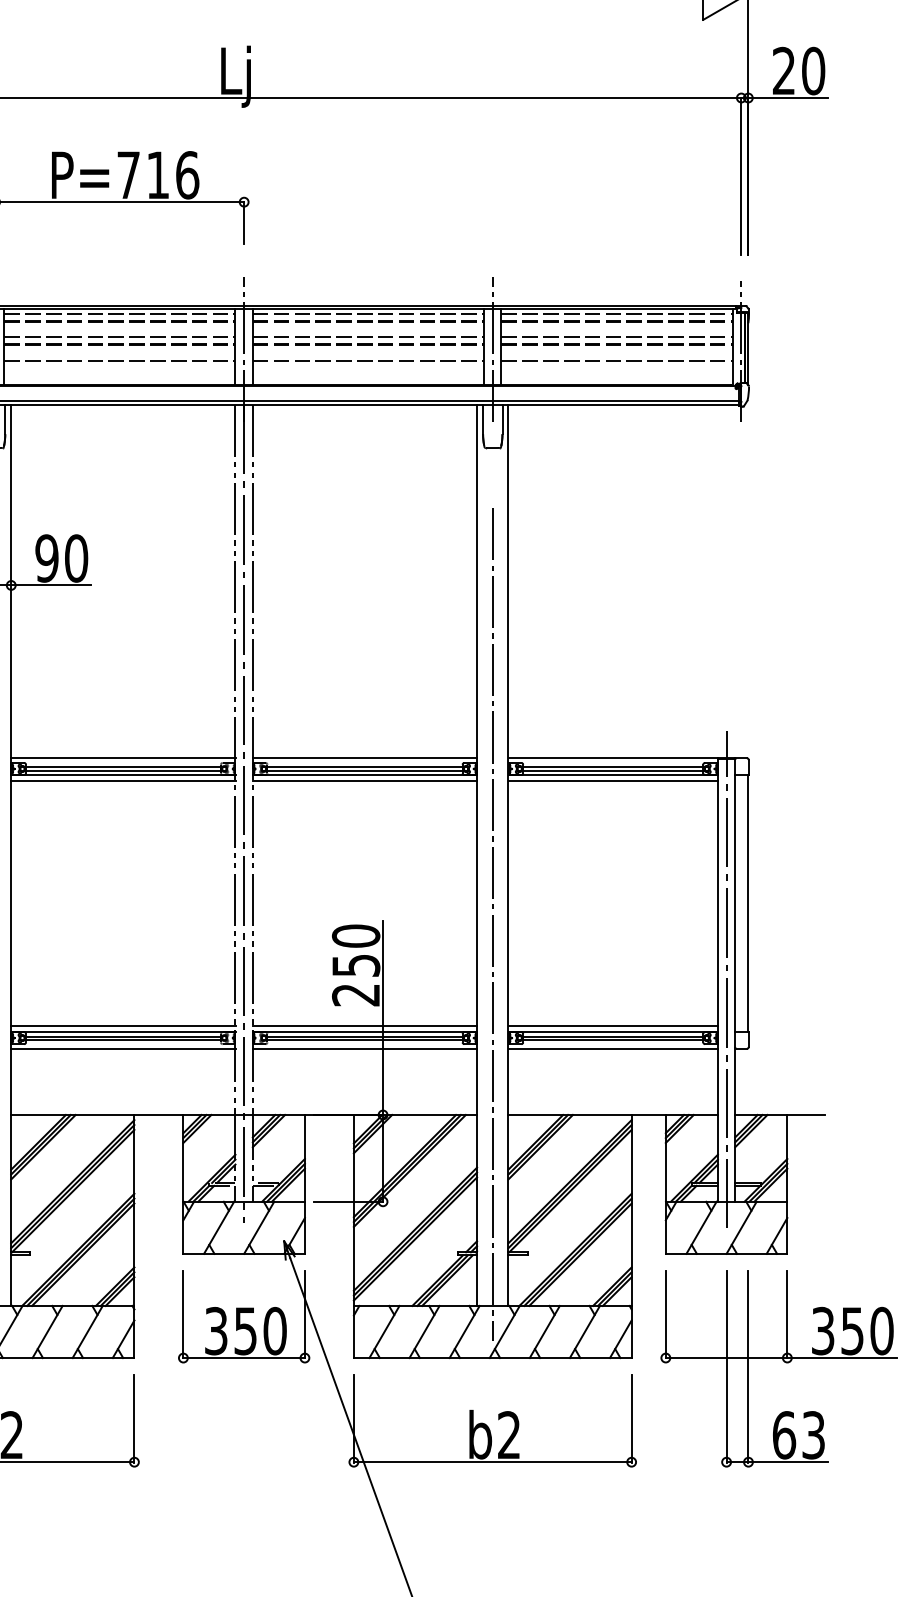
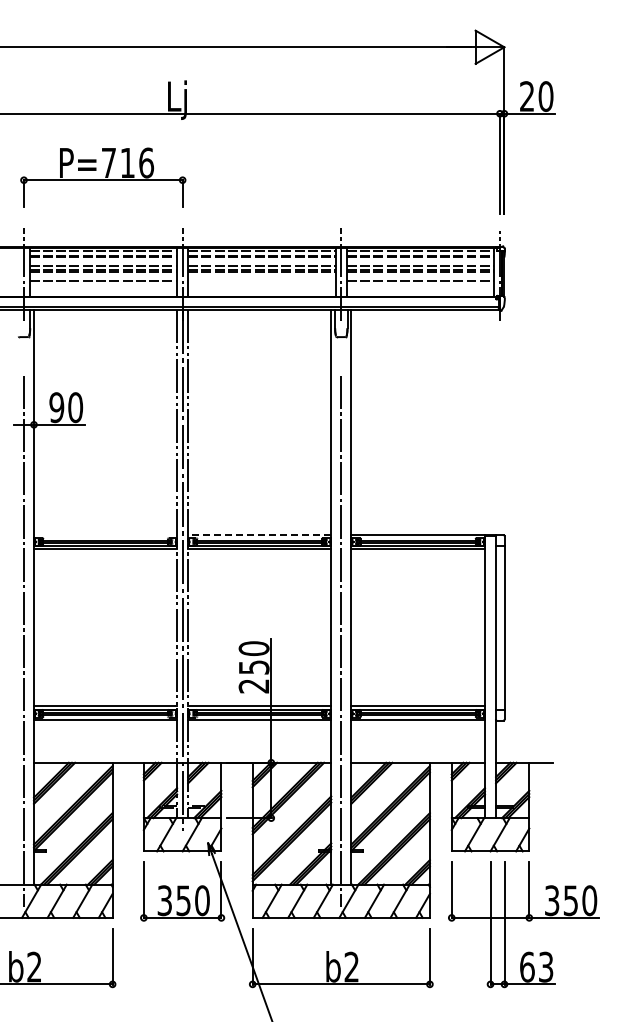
line: (367, 360) -> (261, 281), removed
line: (123, 758) -> (105, 535), removed
line: (364, 758) -> (259, 535), solid -> dashed
line: (726, 979) -> (490, 676), removed

